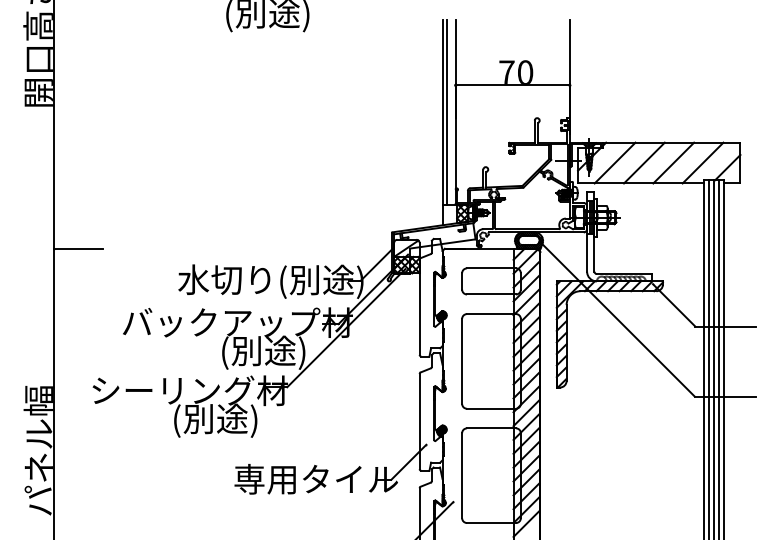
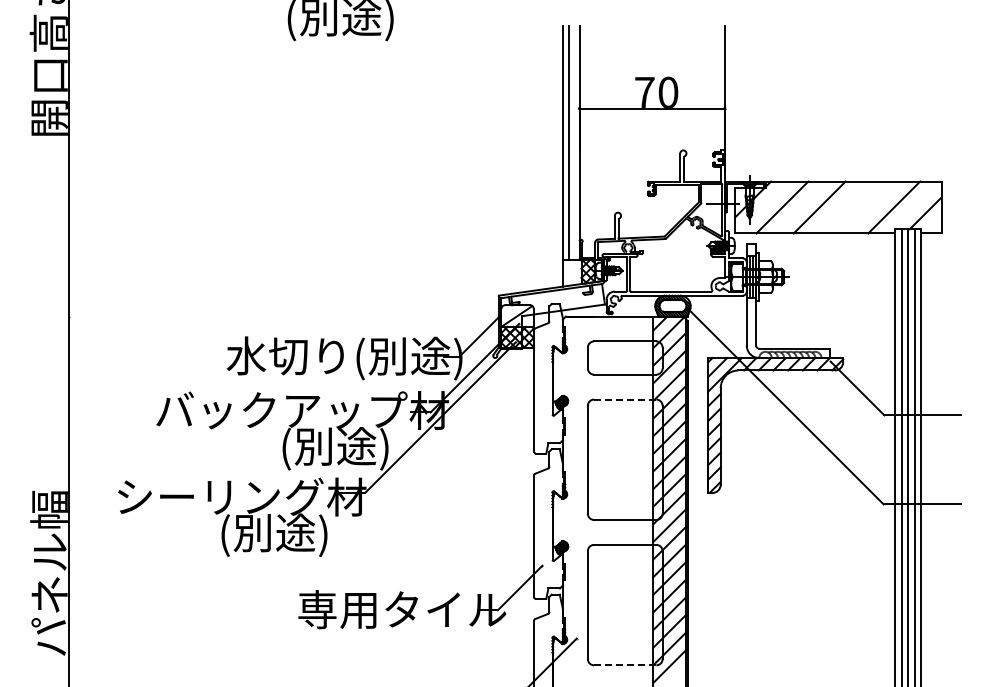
line: (673, 163) -> (856, 207), removed
line: (78, 248) -> (99, 316), removed
line: (490, 314) -> (624, 399), solid -> dashed
line: (490, 523) -> (624, 665), solid -> dashed

